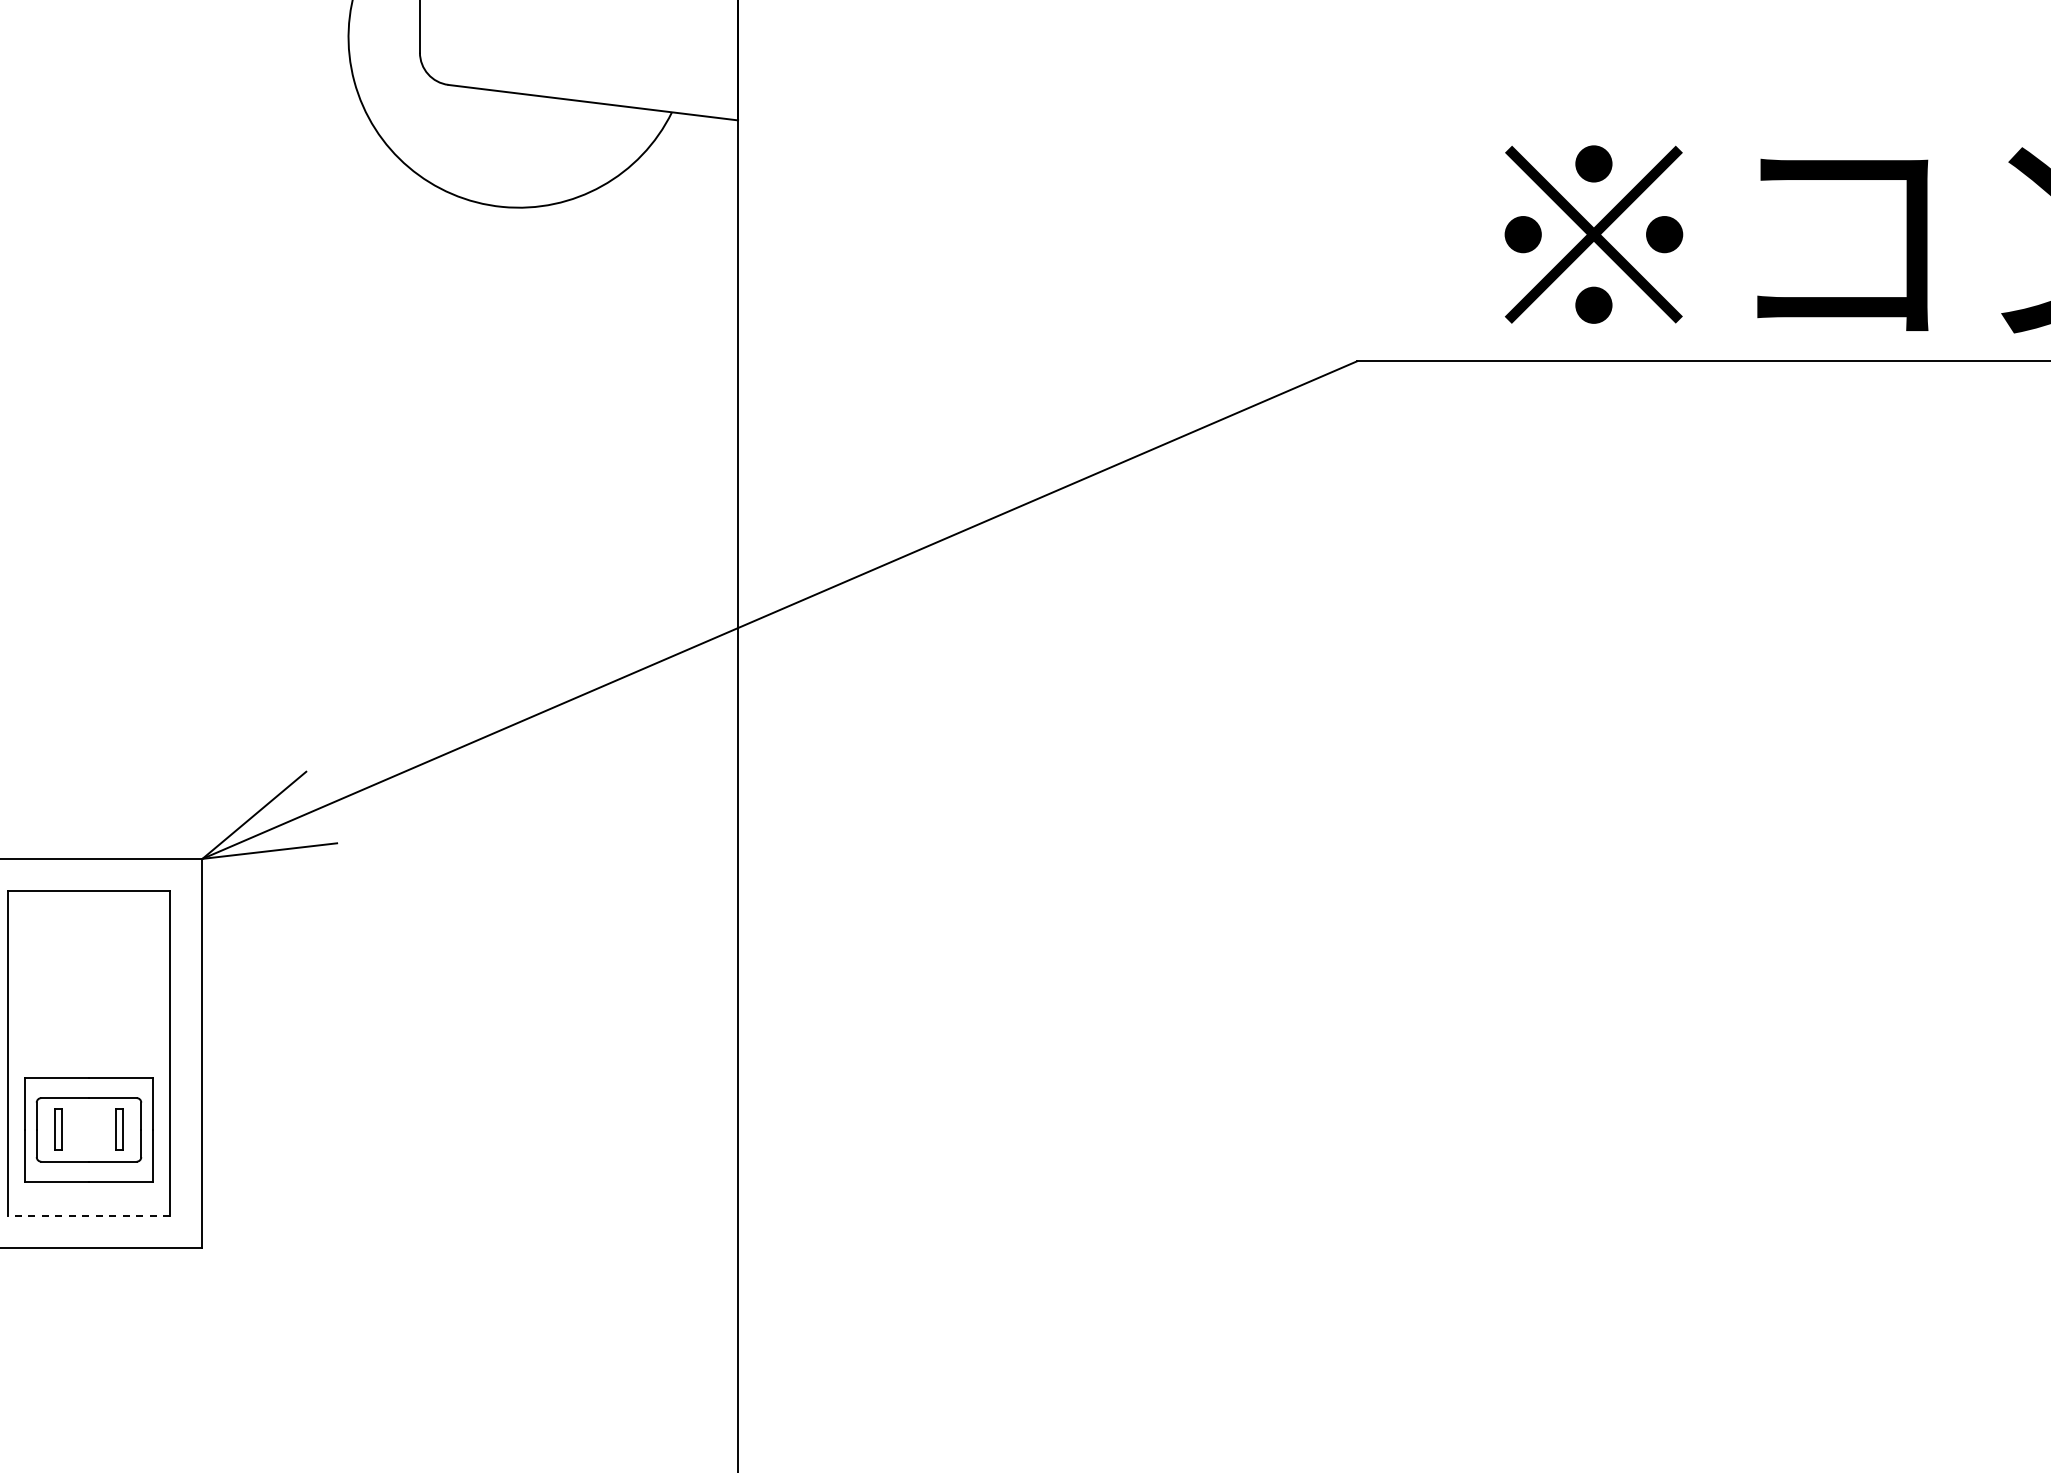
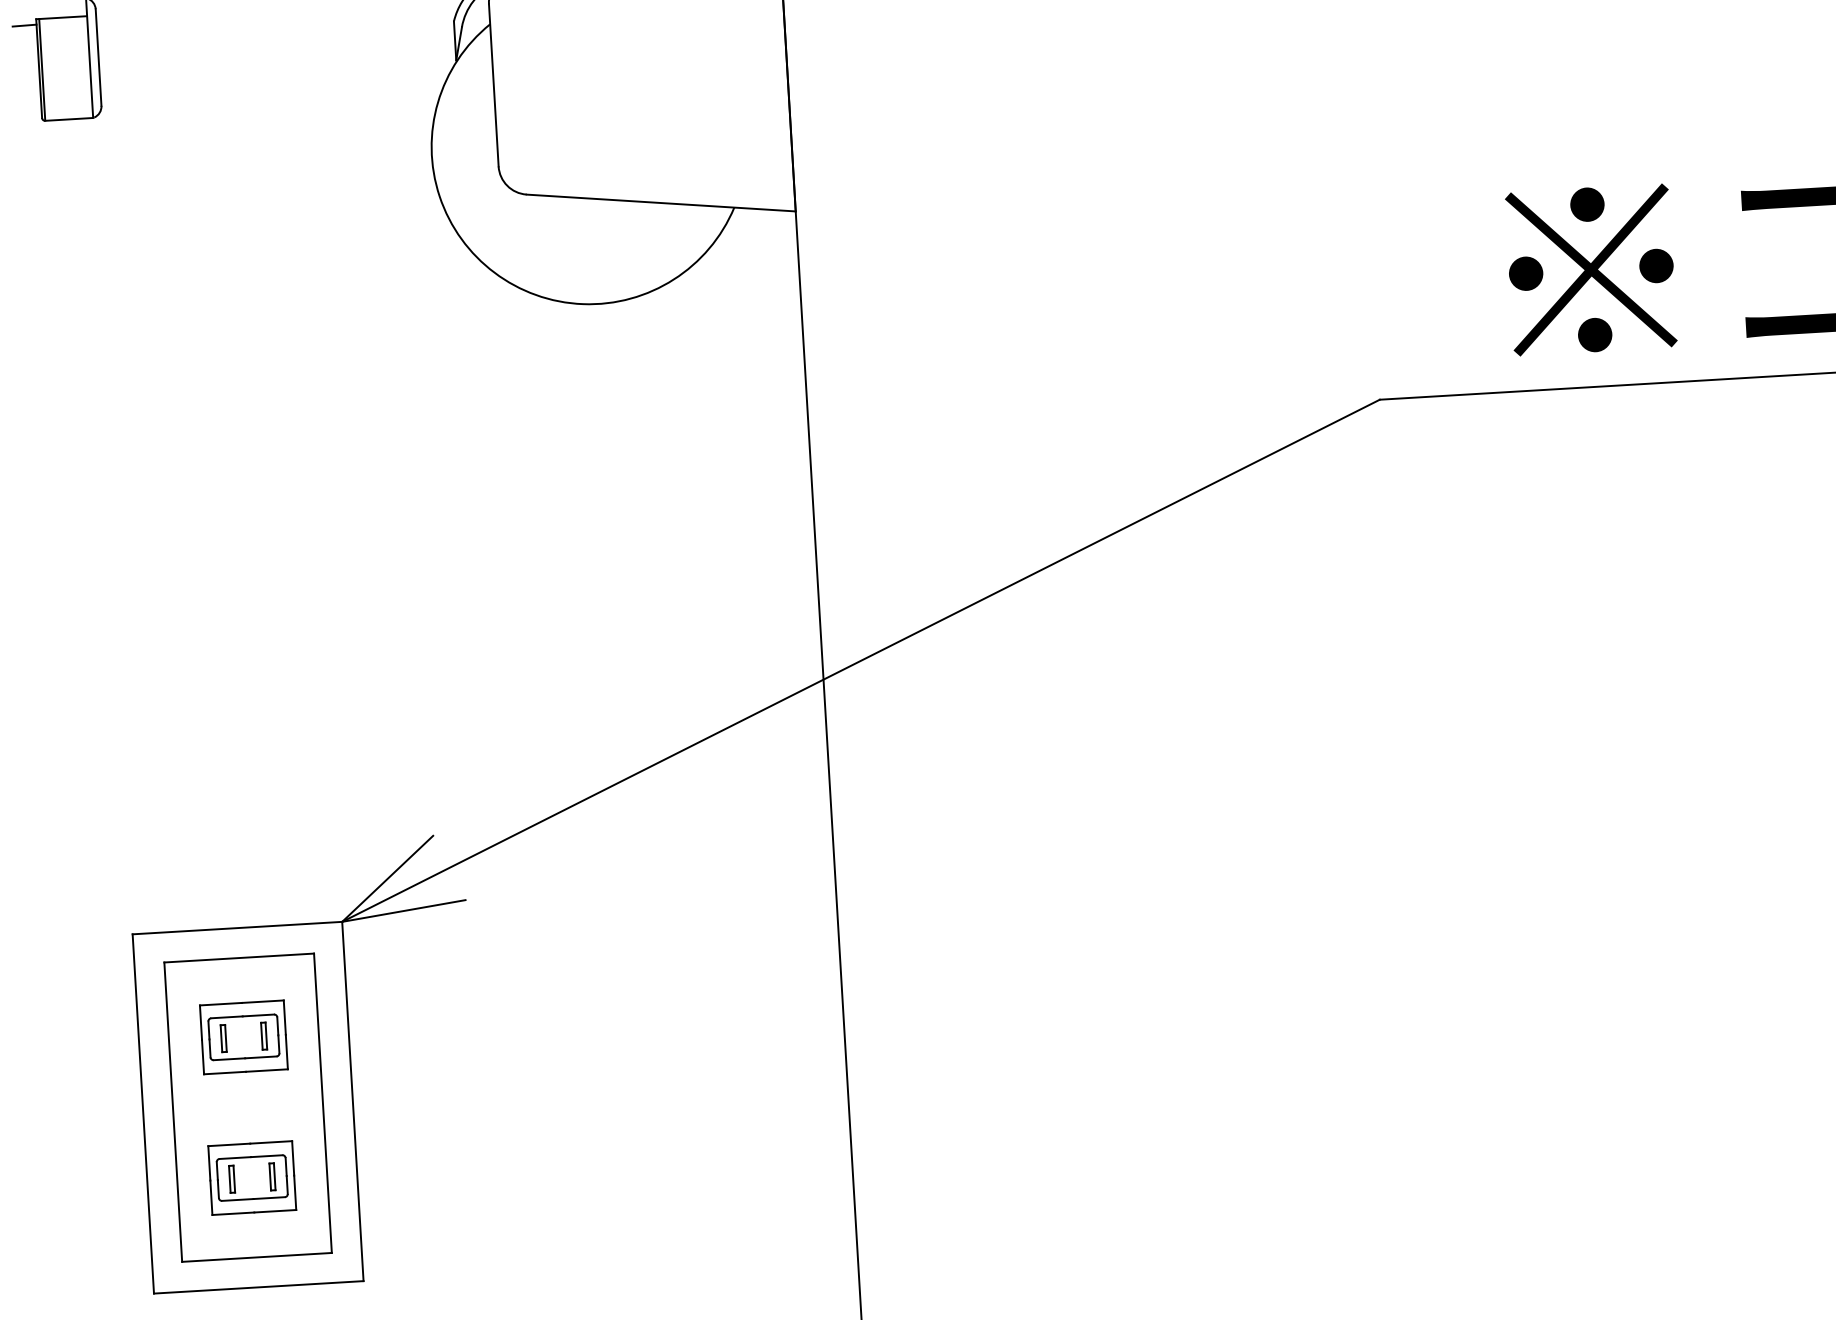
part: (88, 977) -> (243, 1037), added
part: (88, 1129) -> (251, 1177), size x0.71
line: (88, 1215) -> (256, 1257), dashed -> solid

